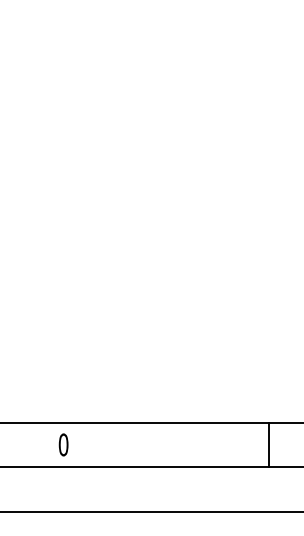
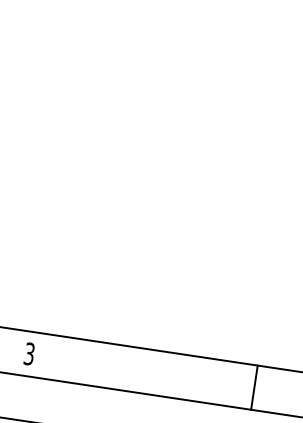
text: (63, 444) -> (29, 353), 0 -> 3
line: (269, 444) -> (254, 387), moved

